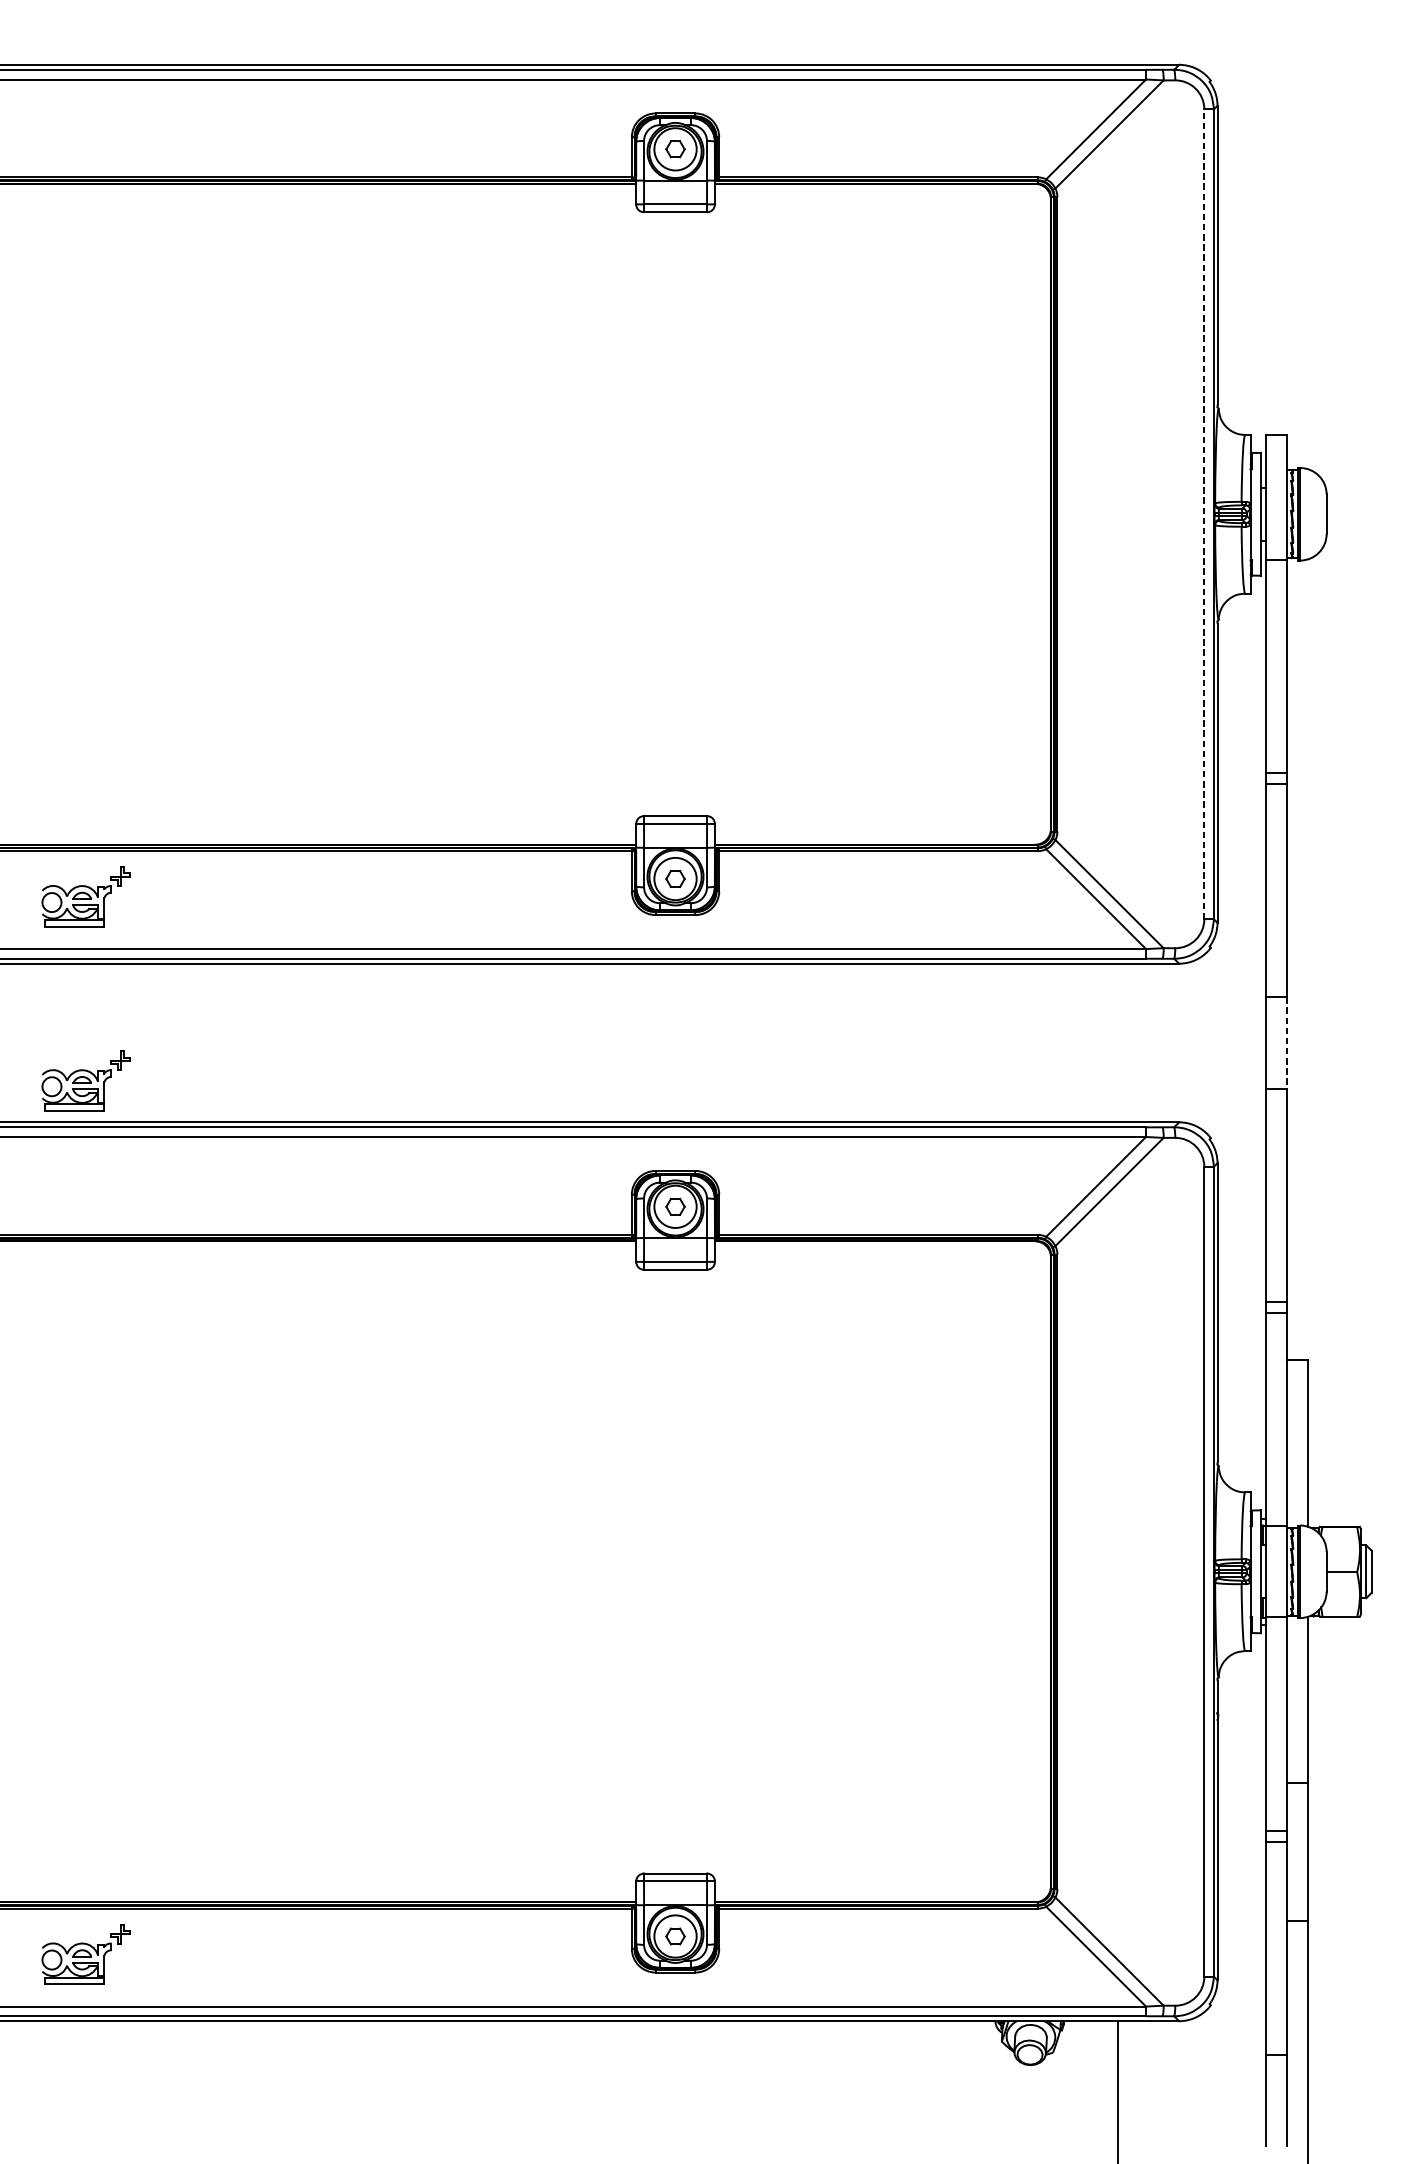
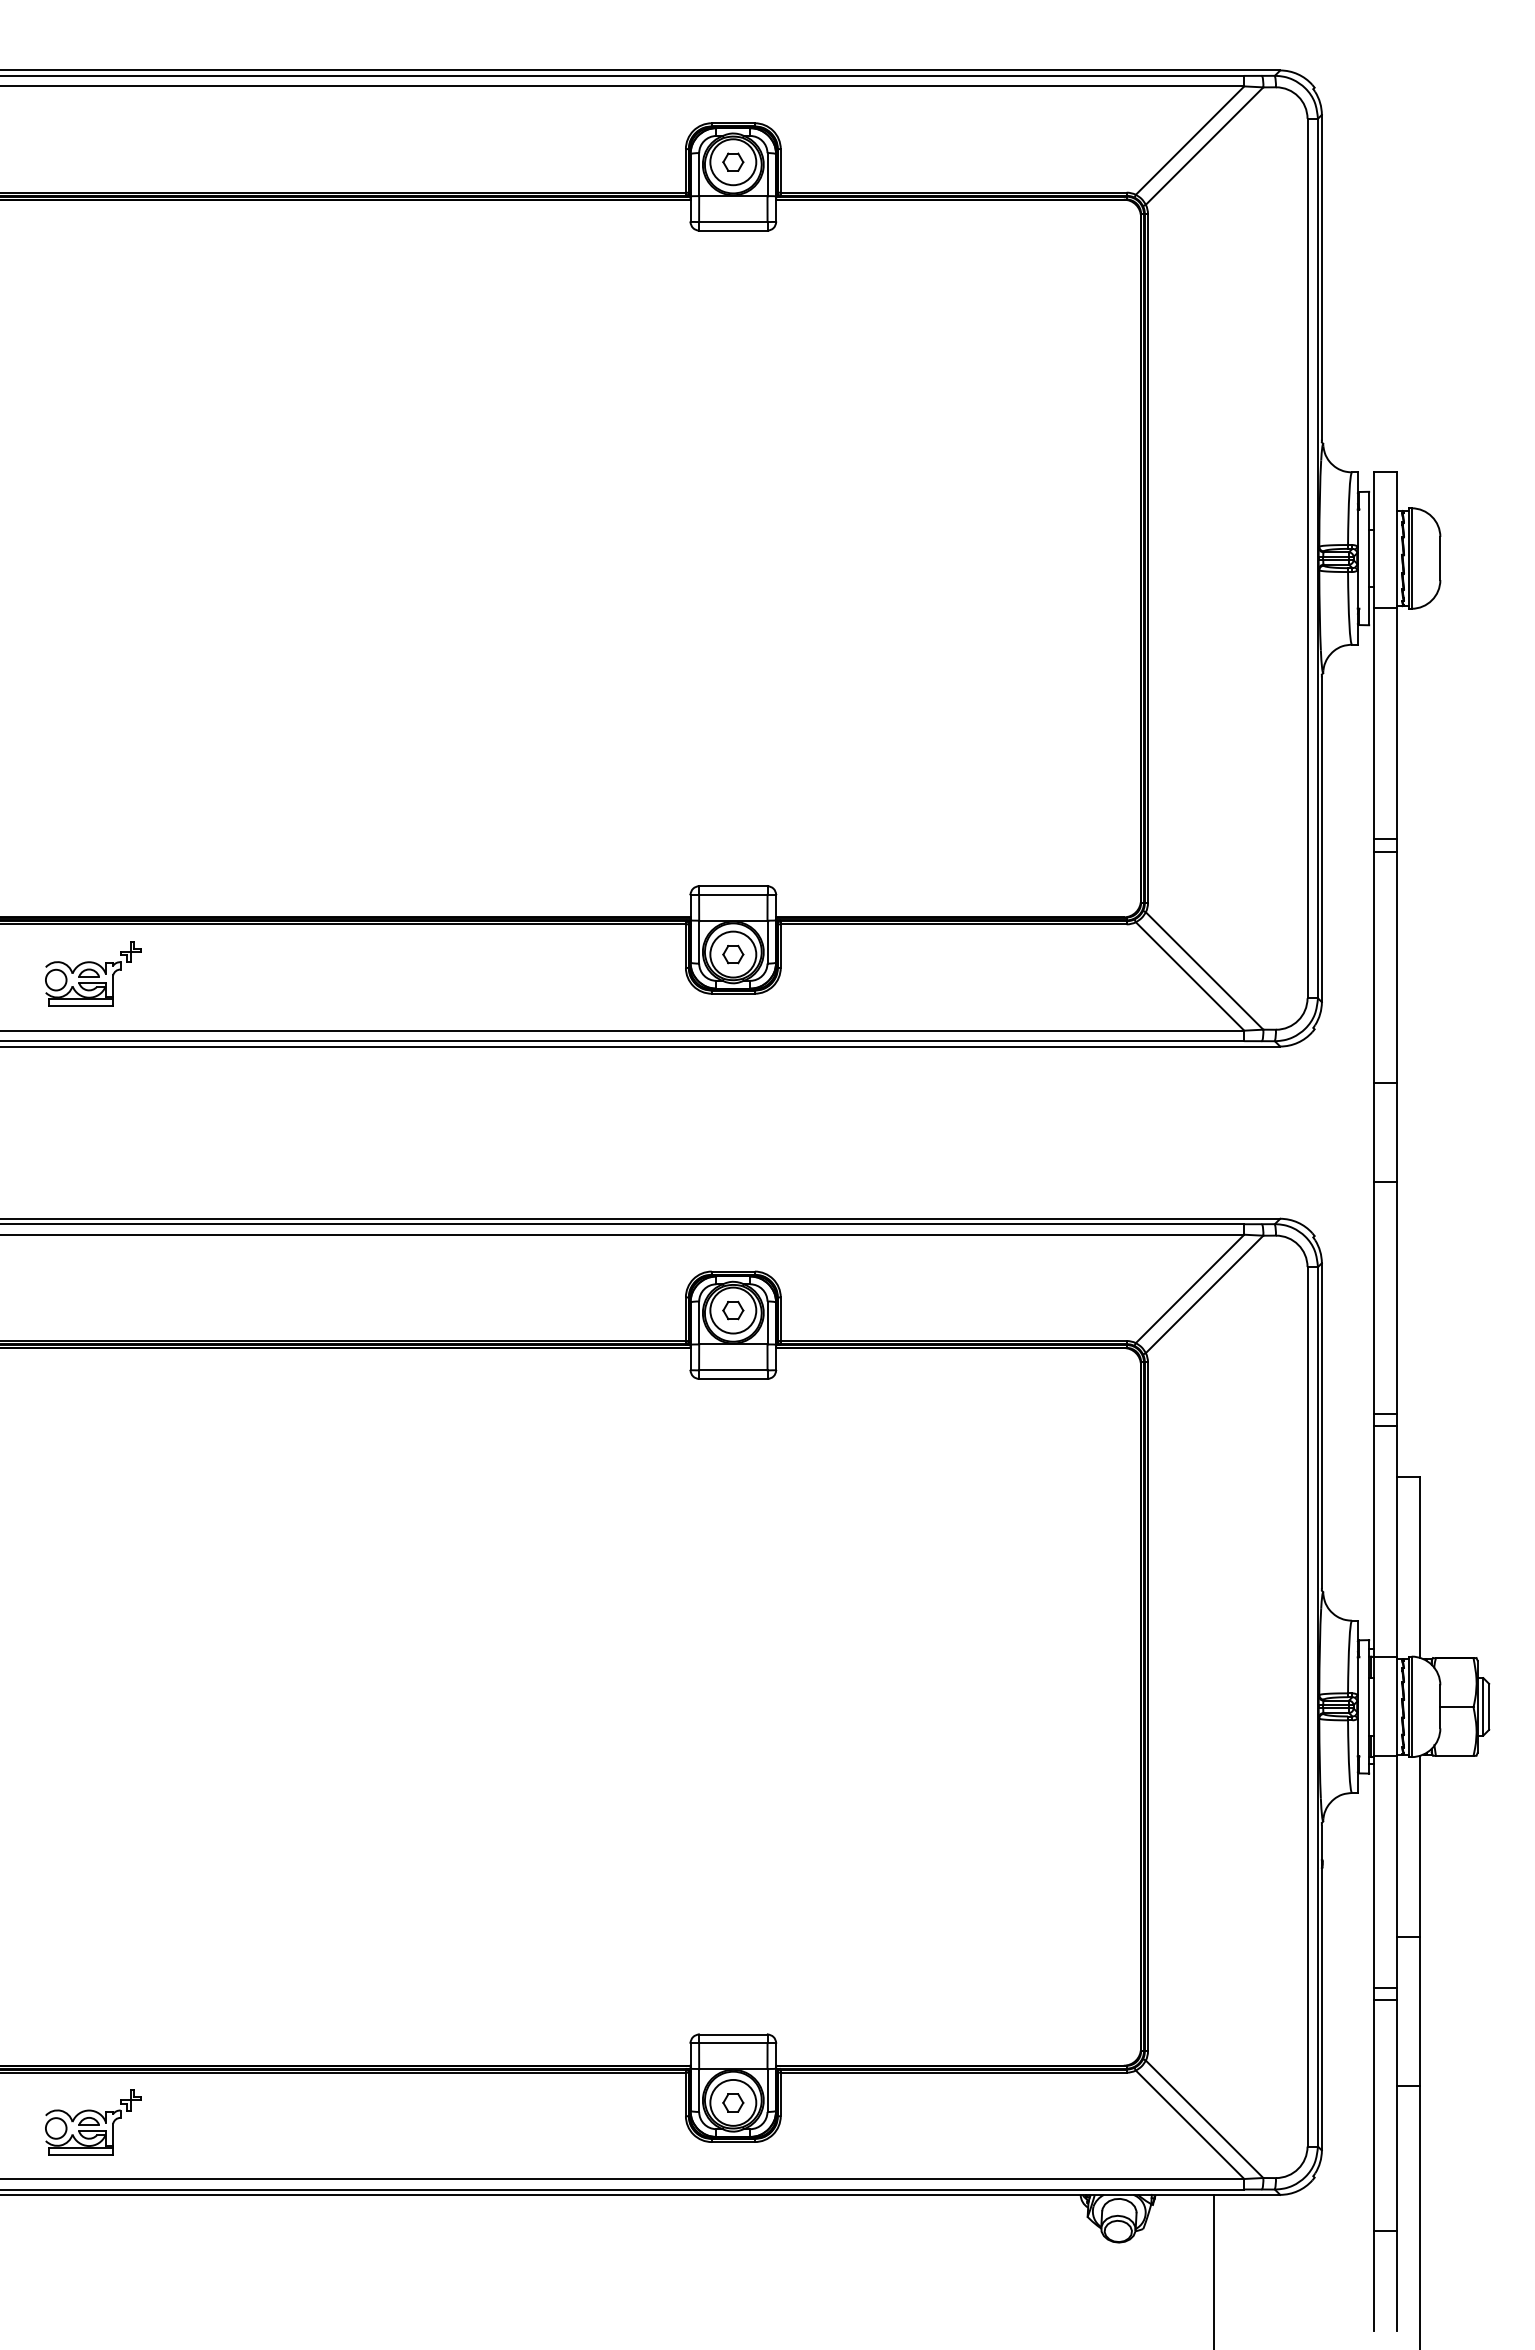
line: (1204, 514) -> (1307, 558), dashed -> solid
line: (1287, 1042) -> (1397, 1132), dashed -> solid
part: (86, 1080) -> (93, 1173), removed

